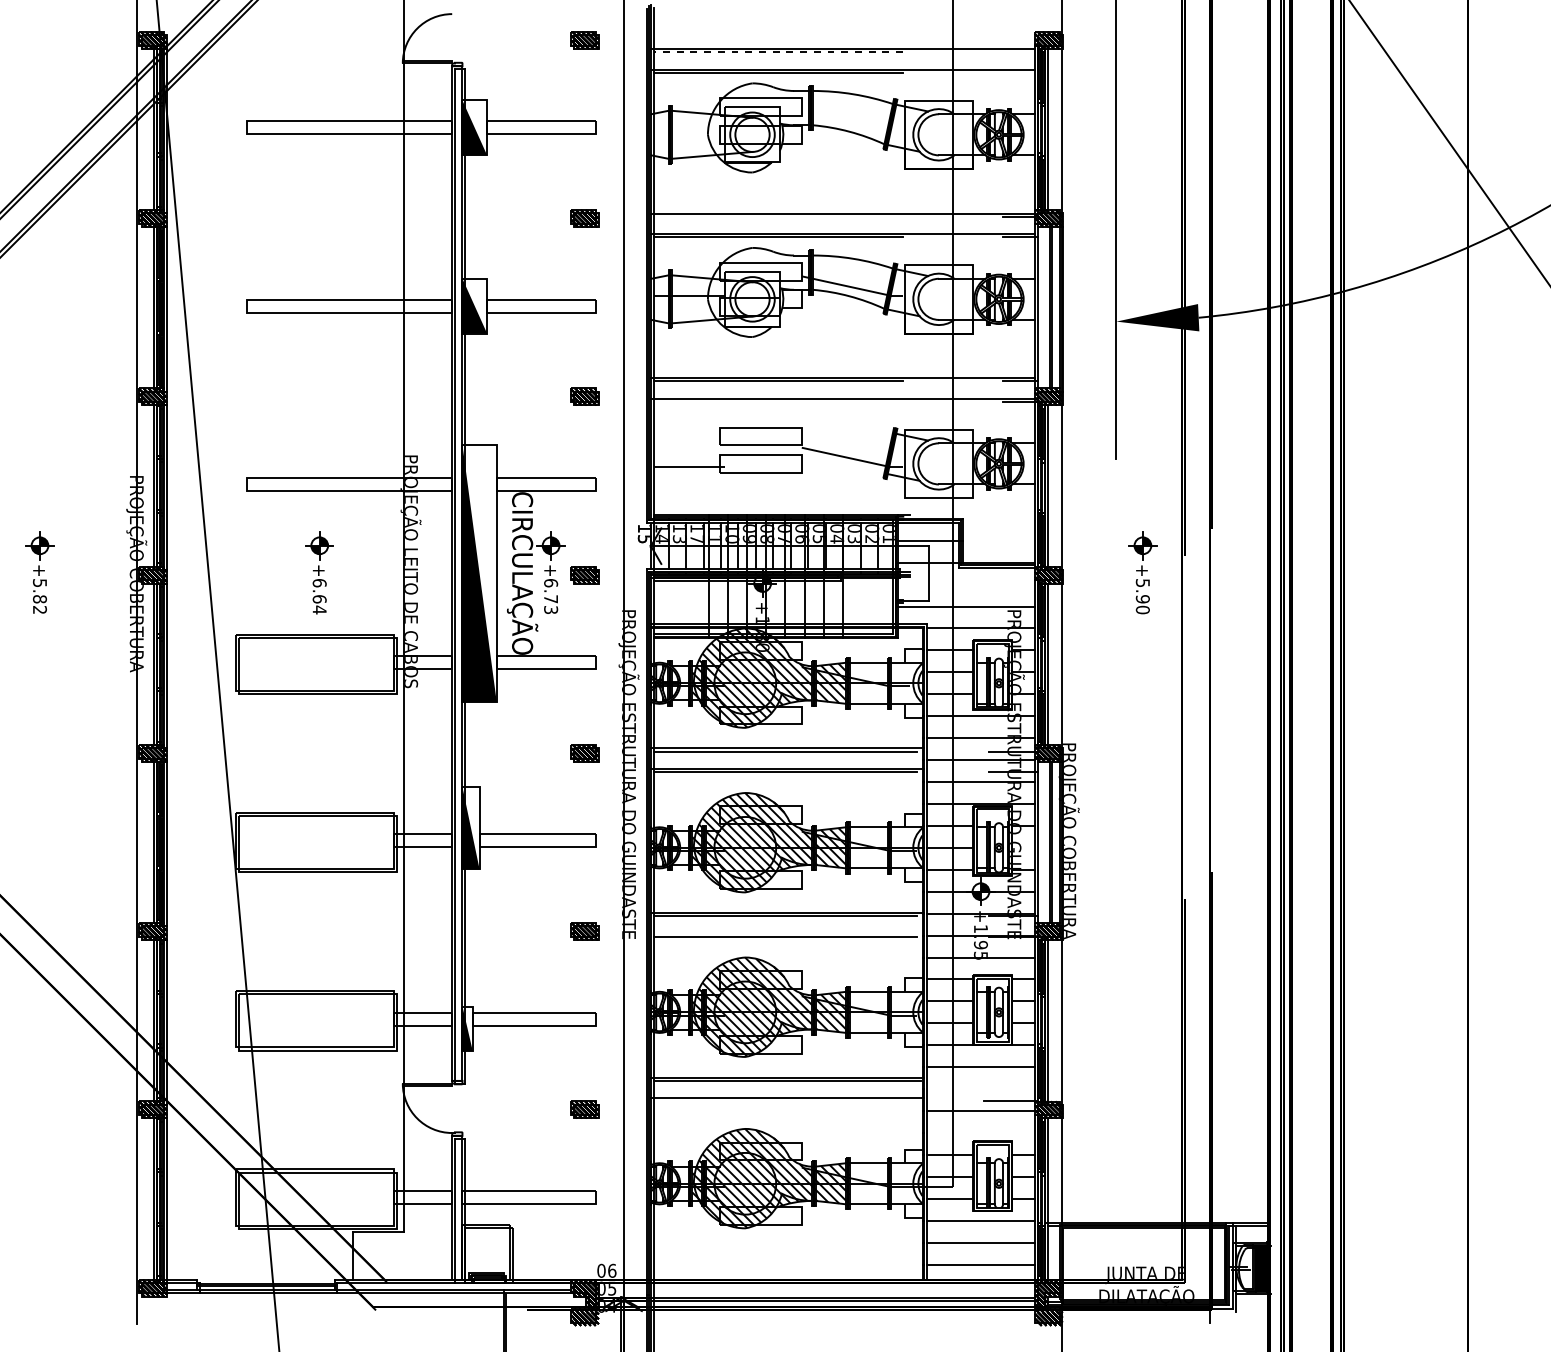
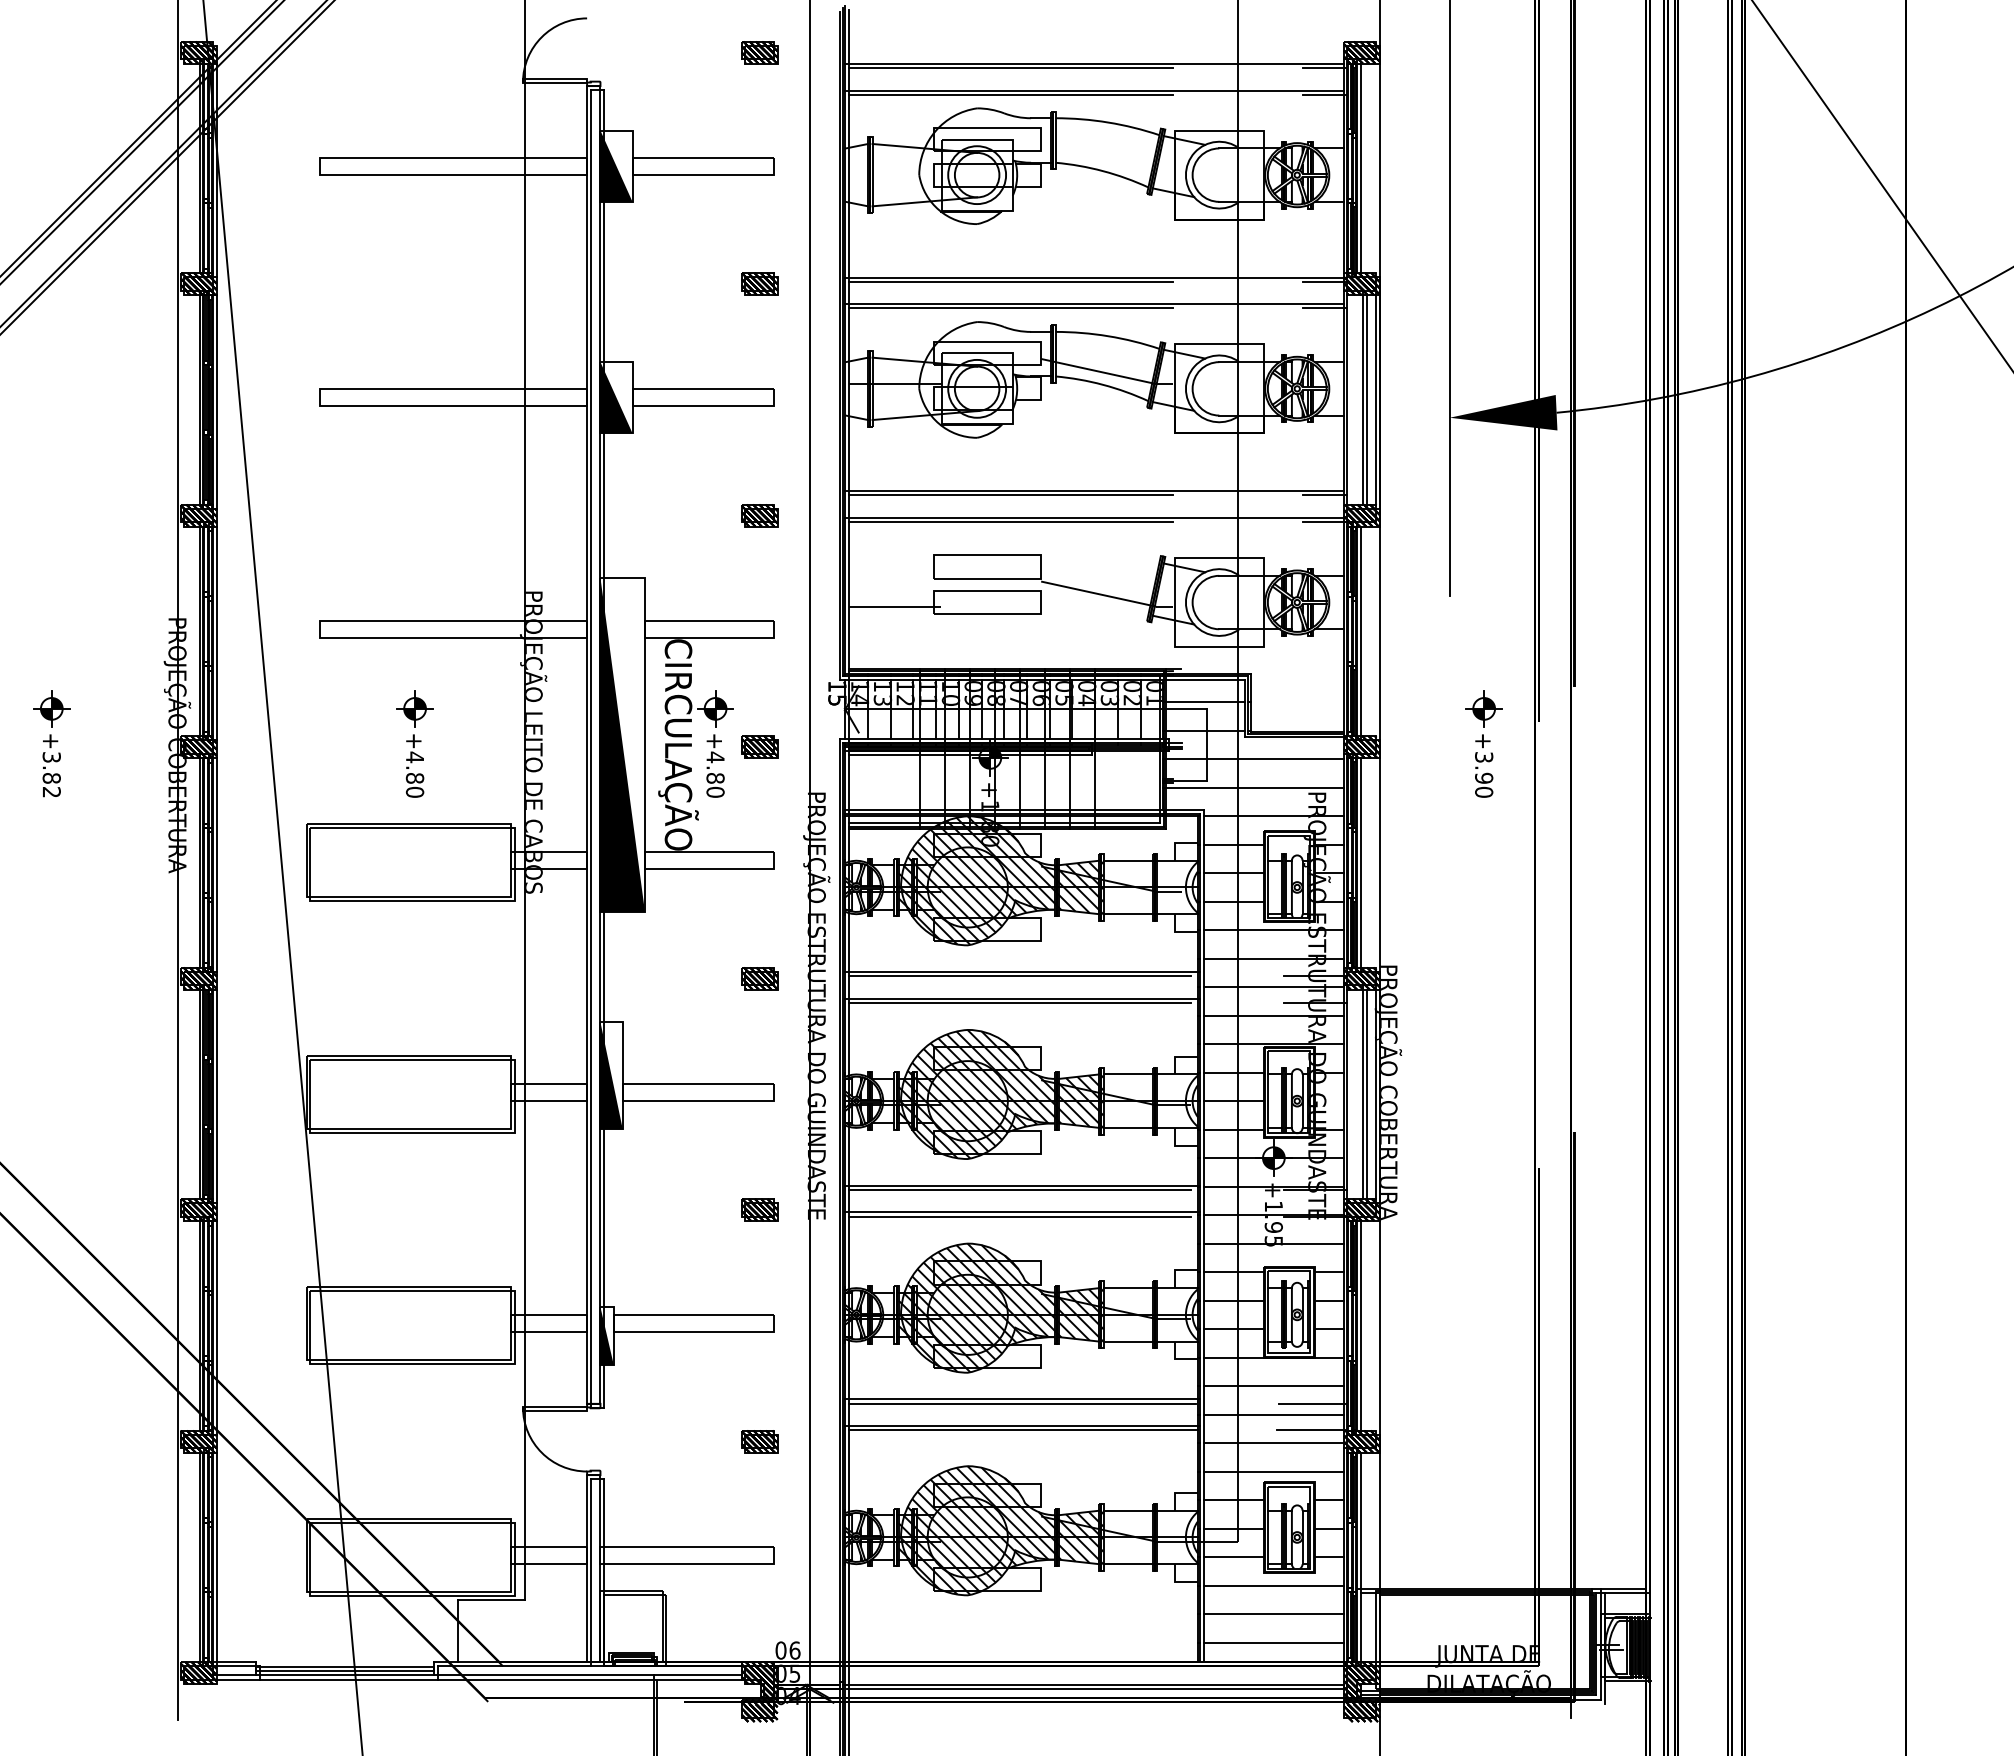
line: (778, 52) -> (1010, 68), dashed -> solid
line: (1019, 52) -> (1324, 68), added
line: (1019, 72) -> (1324, 94), added
line: (778, 216) -> (1010, 281), added
line: (778, 402) -> (1010, 522), added
text: (697, 539) -> (905, 700), 17 -> 12
text: (39, 583) -> (51, 757), +5.82 -> +3.82
text: (1143, 583) -> (1484, 757), +5.90 -> +3.90
line: (965, 584) -> (1253, 759), added
text: (319, 596) -> (414, 774), +6.64 -> +4.80
text: (551, 596) -> (715, 774), +6.73 -> +4.80
line: (787, 933) -> (1022, 1212), added
line: (1011, 1080) -> (1313, 1403), added
line: (980, 1089) -> (1273, 1414), added
line: (788, 1101) -> (1023, 1430), added
line: (980, 1132) -> (1273, 1471), added

